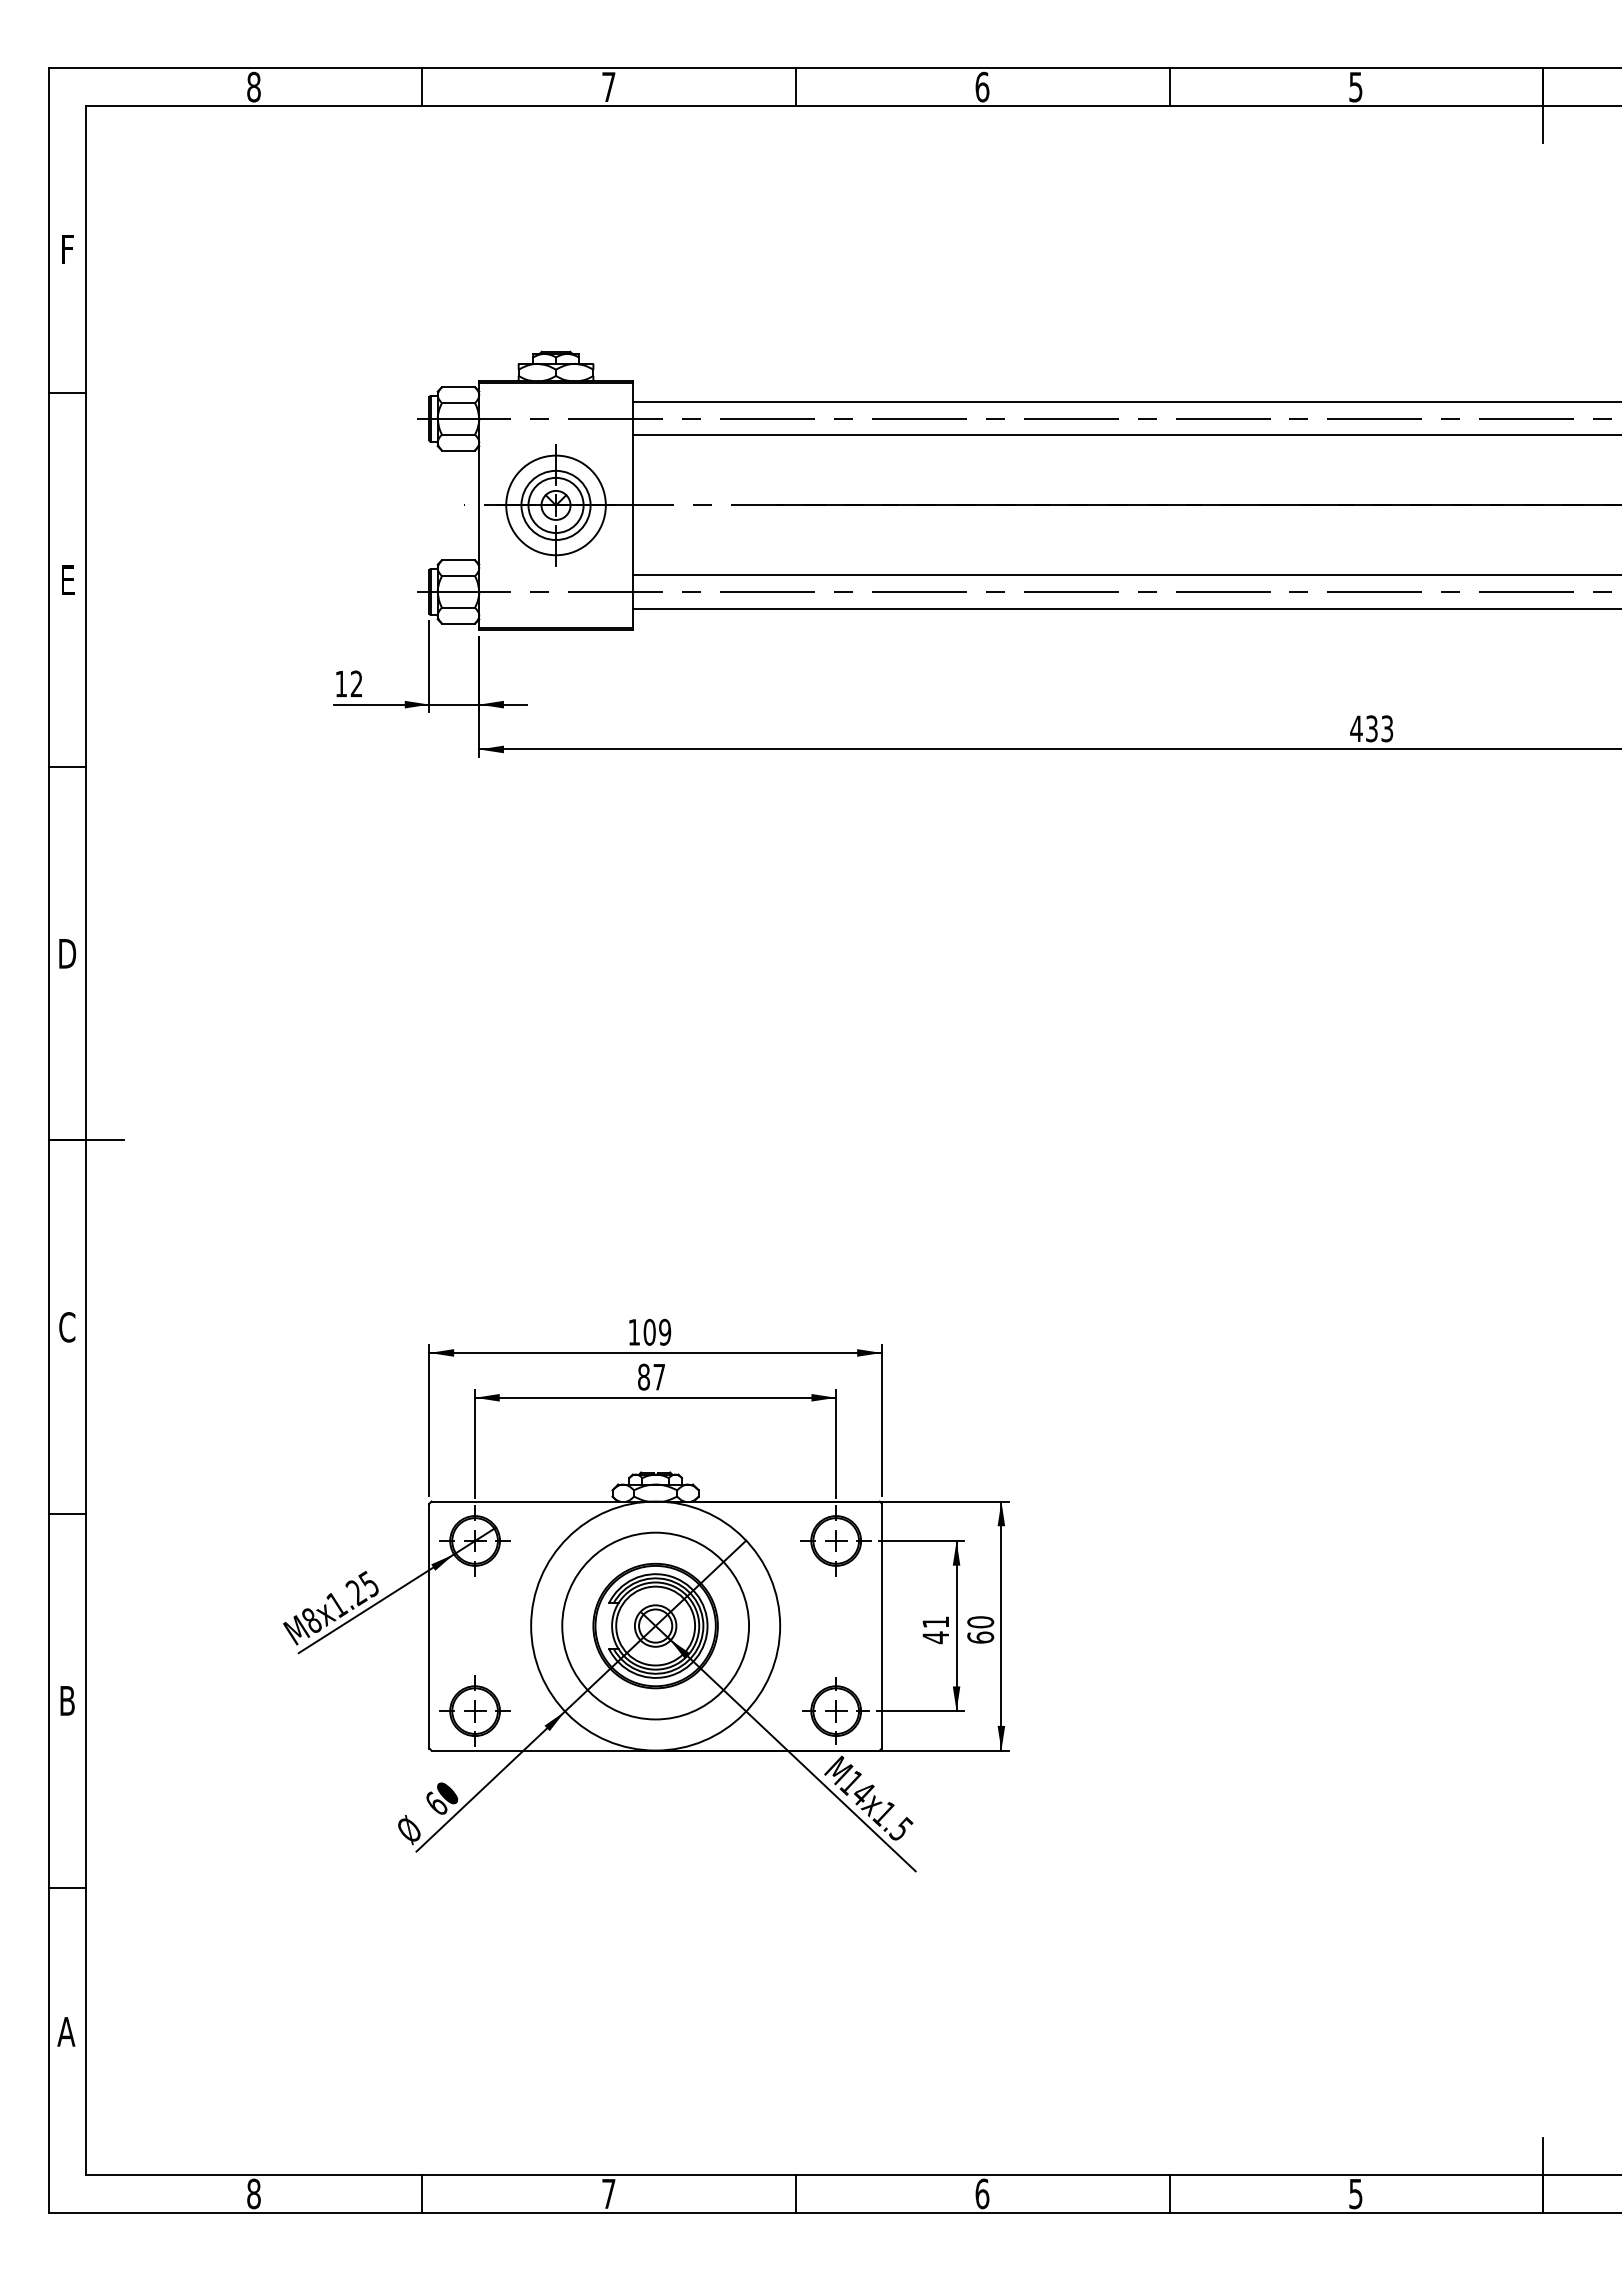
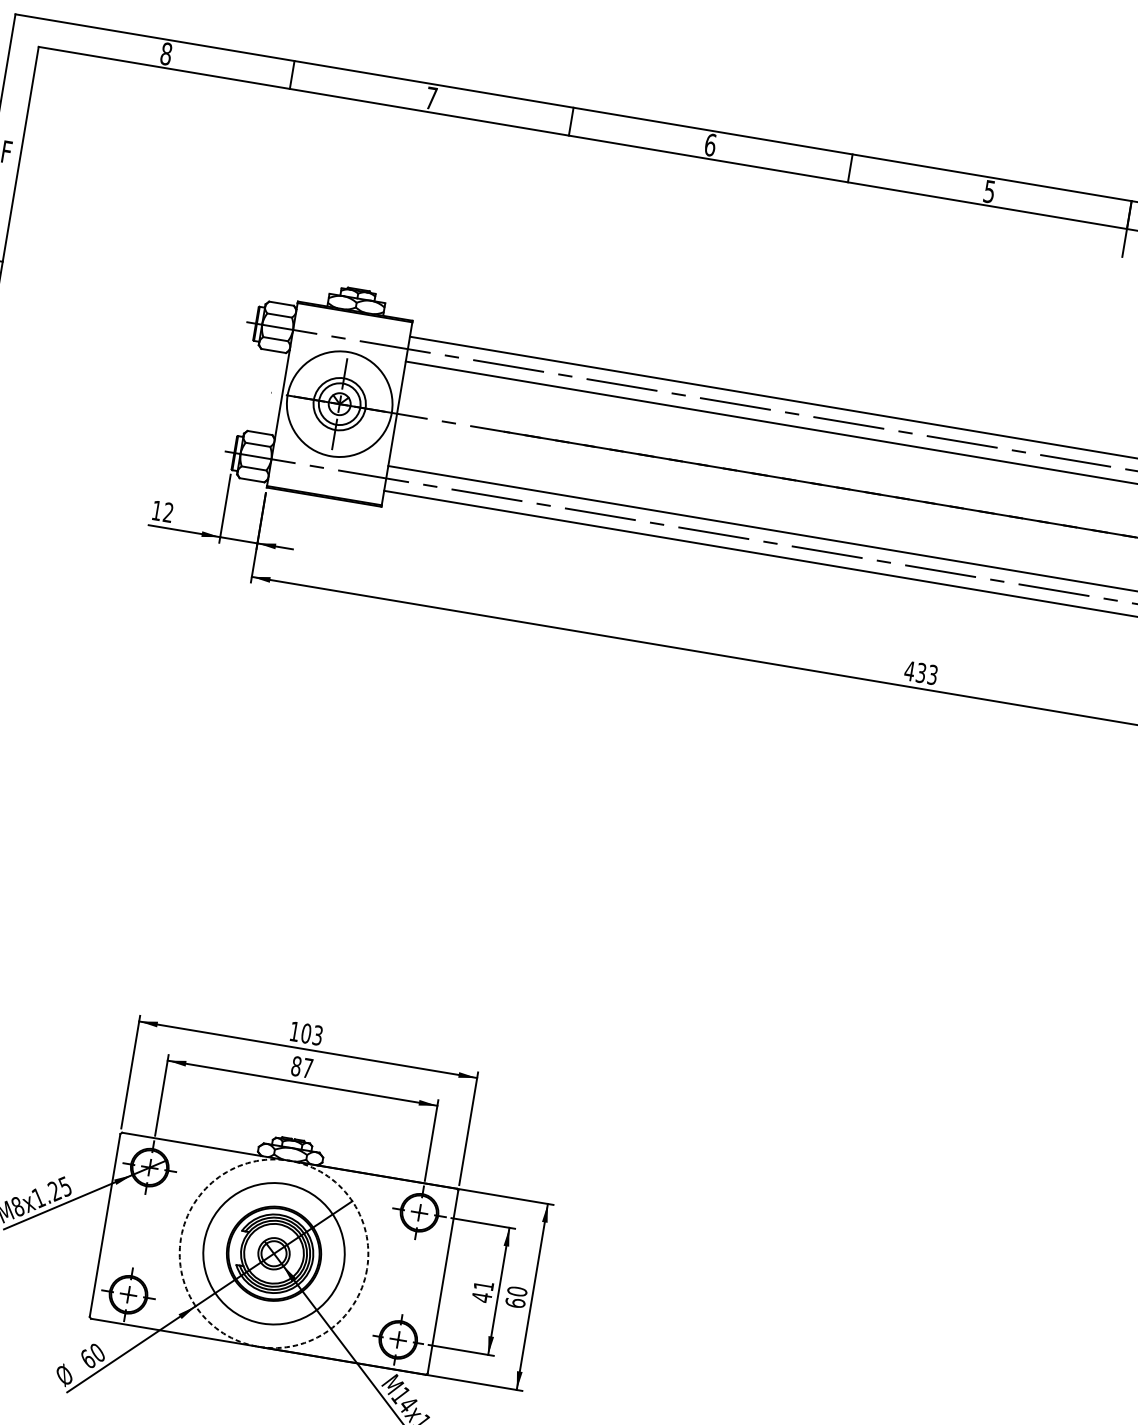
circle: (555, 505) -> (339, 404), size x1.4
text: (665, 1332) -> (318, 1035), 109 -> 103
circle: (655, 1625) -> (273, 1253), solid -> dashed

